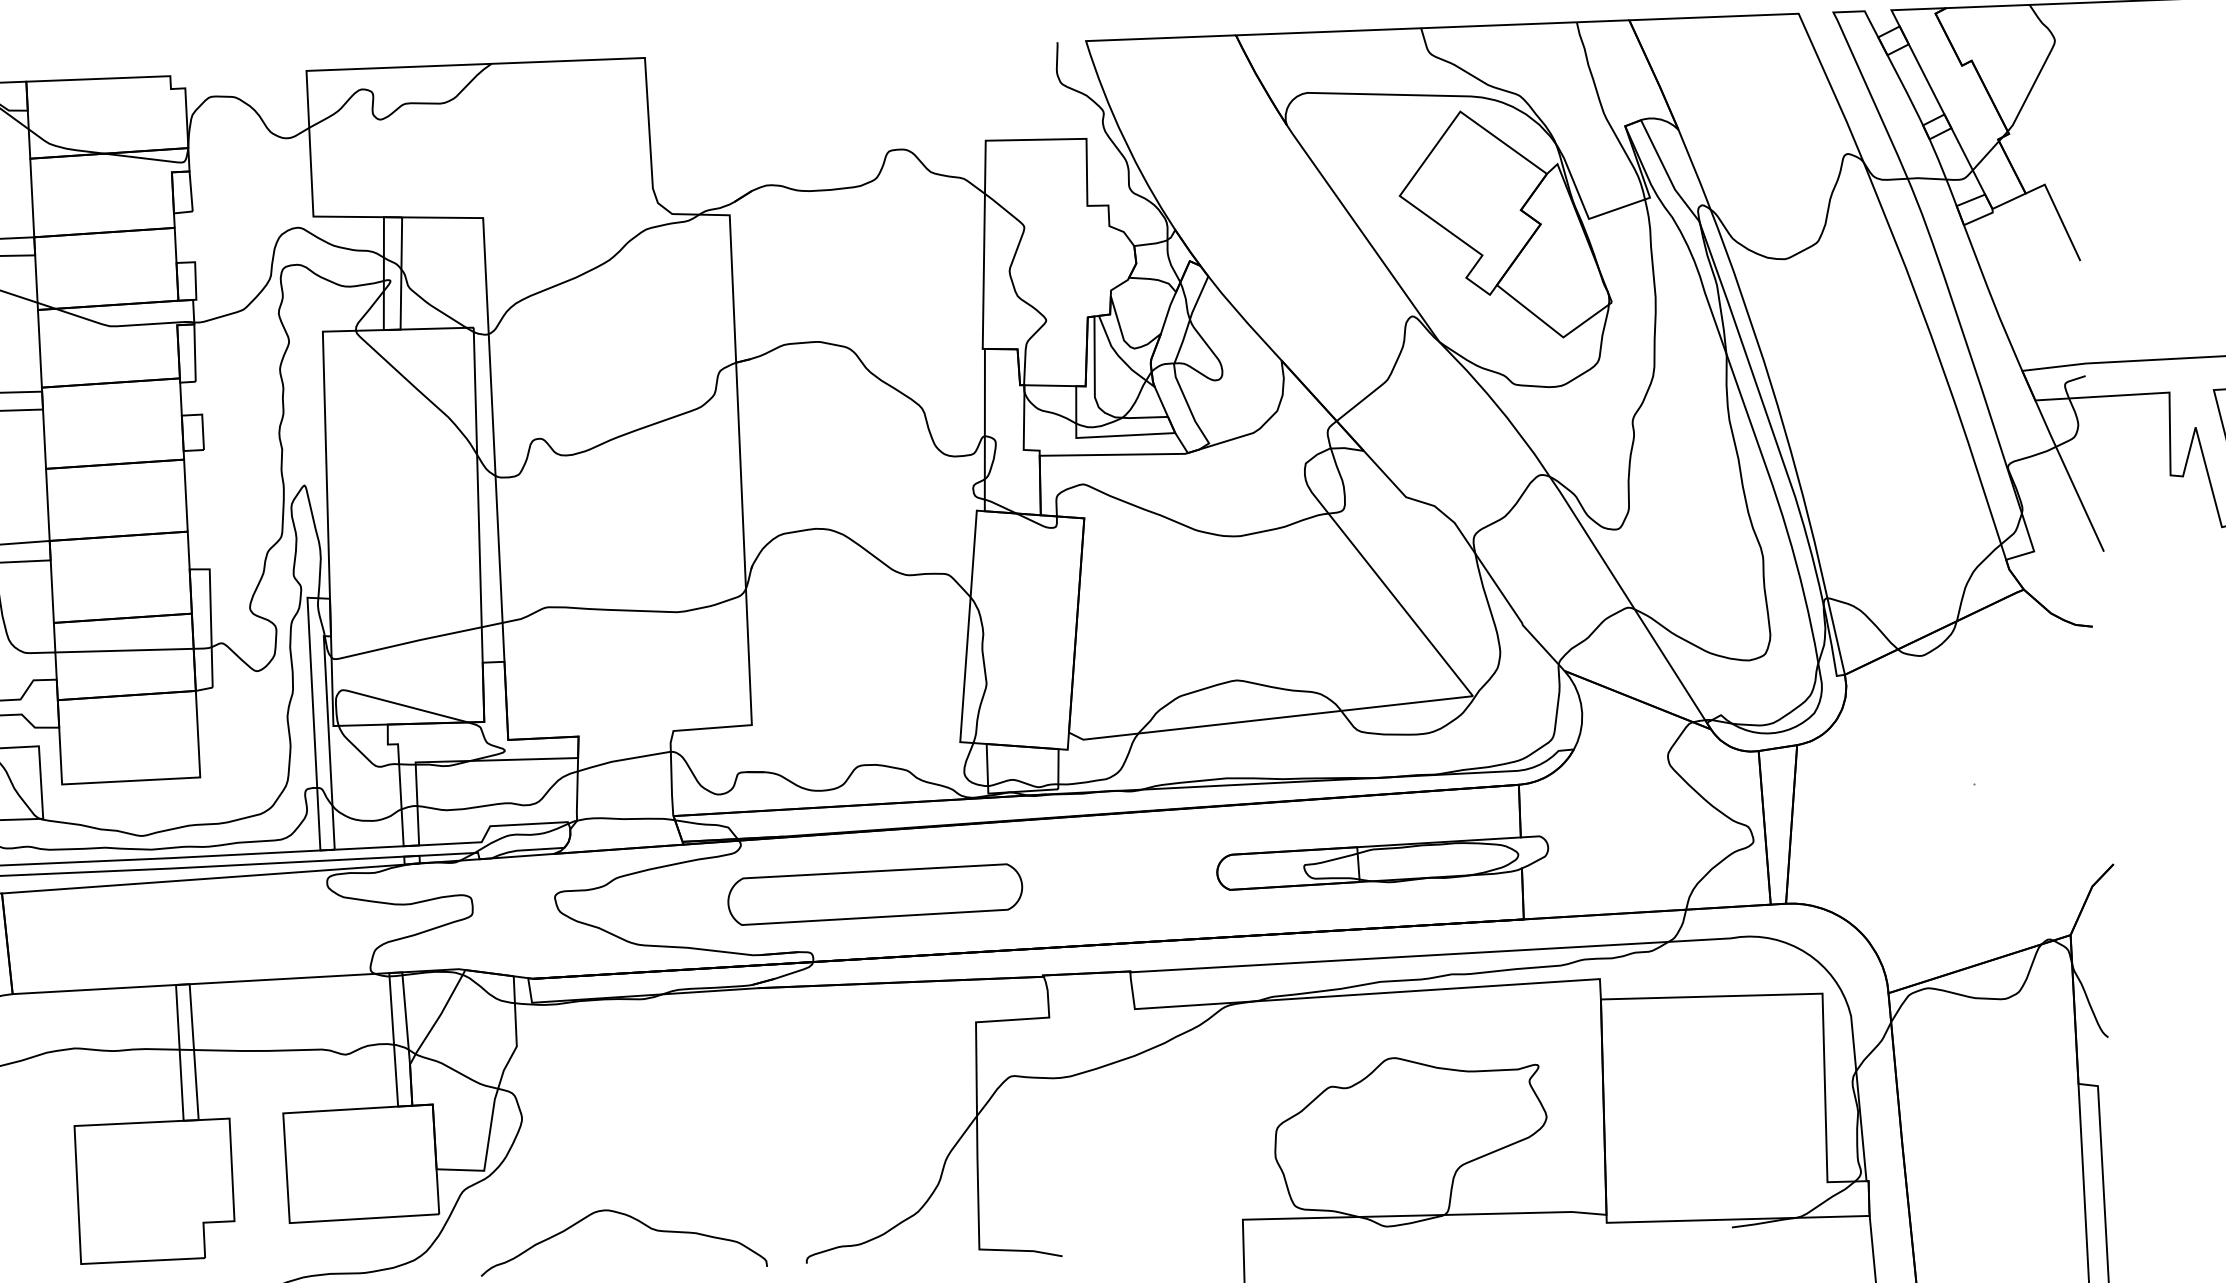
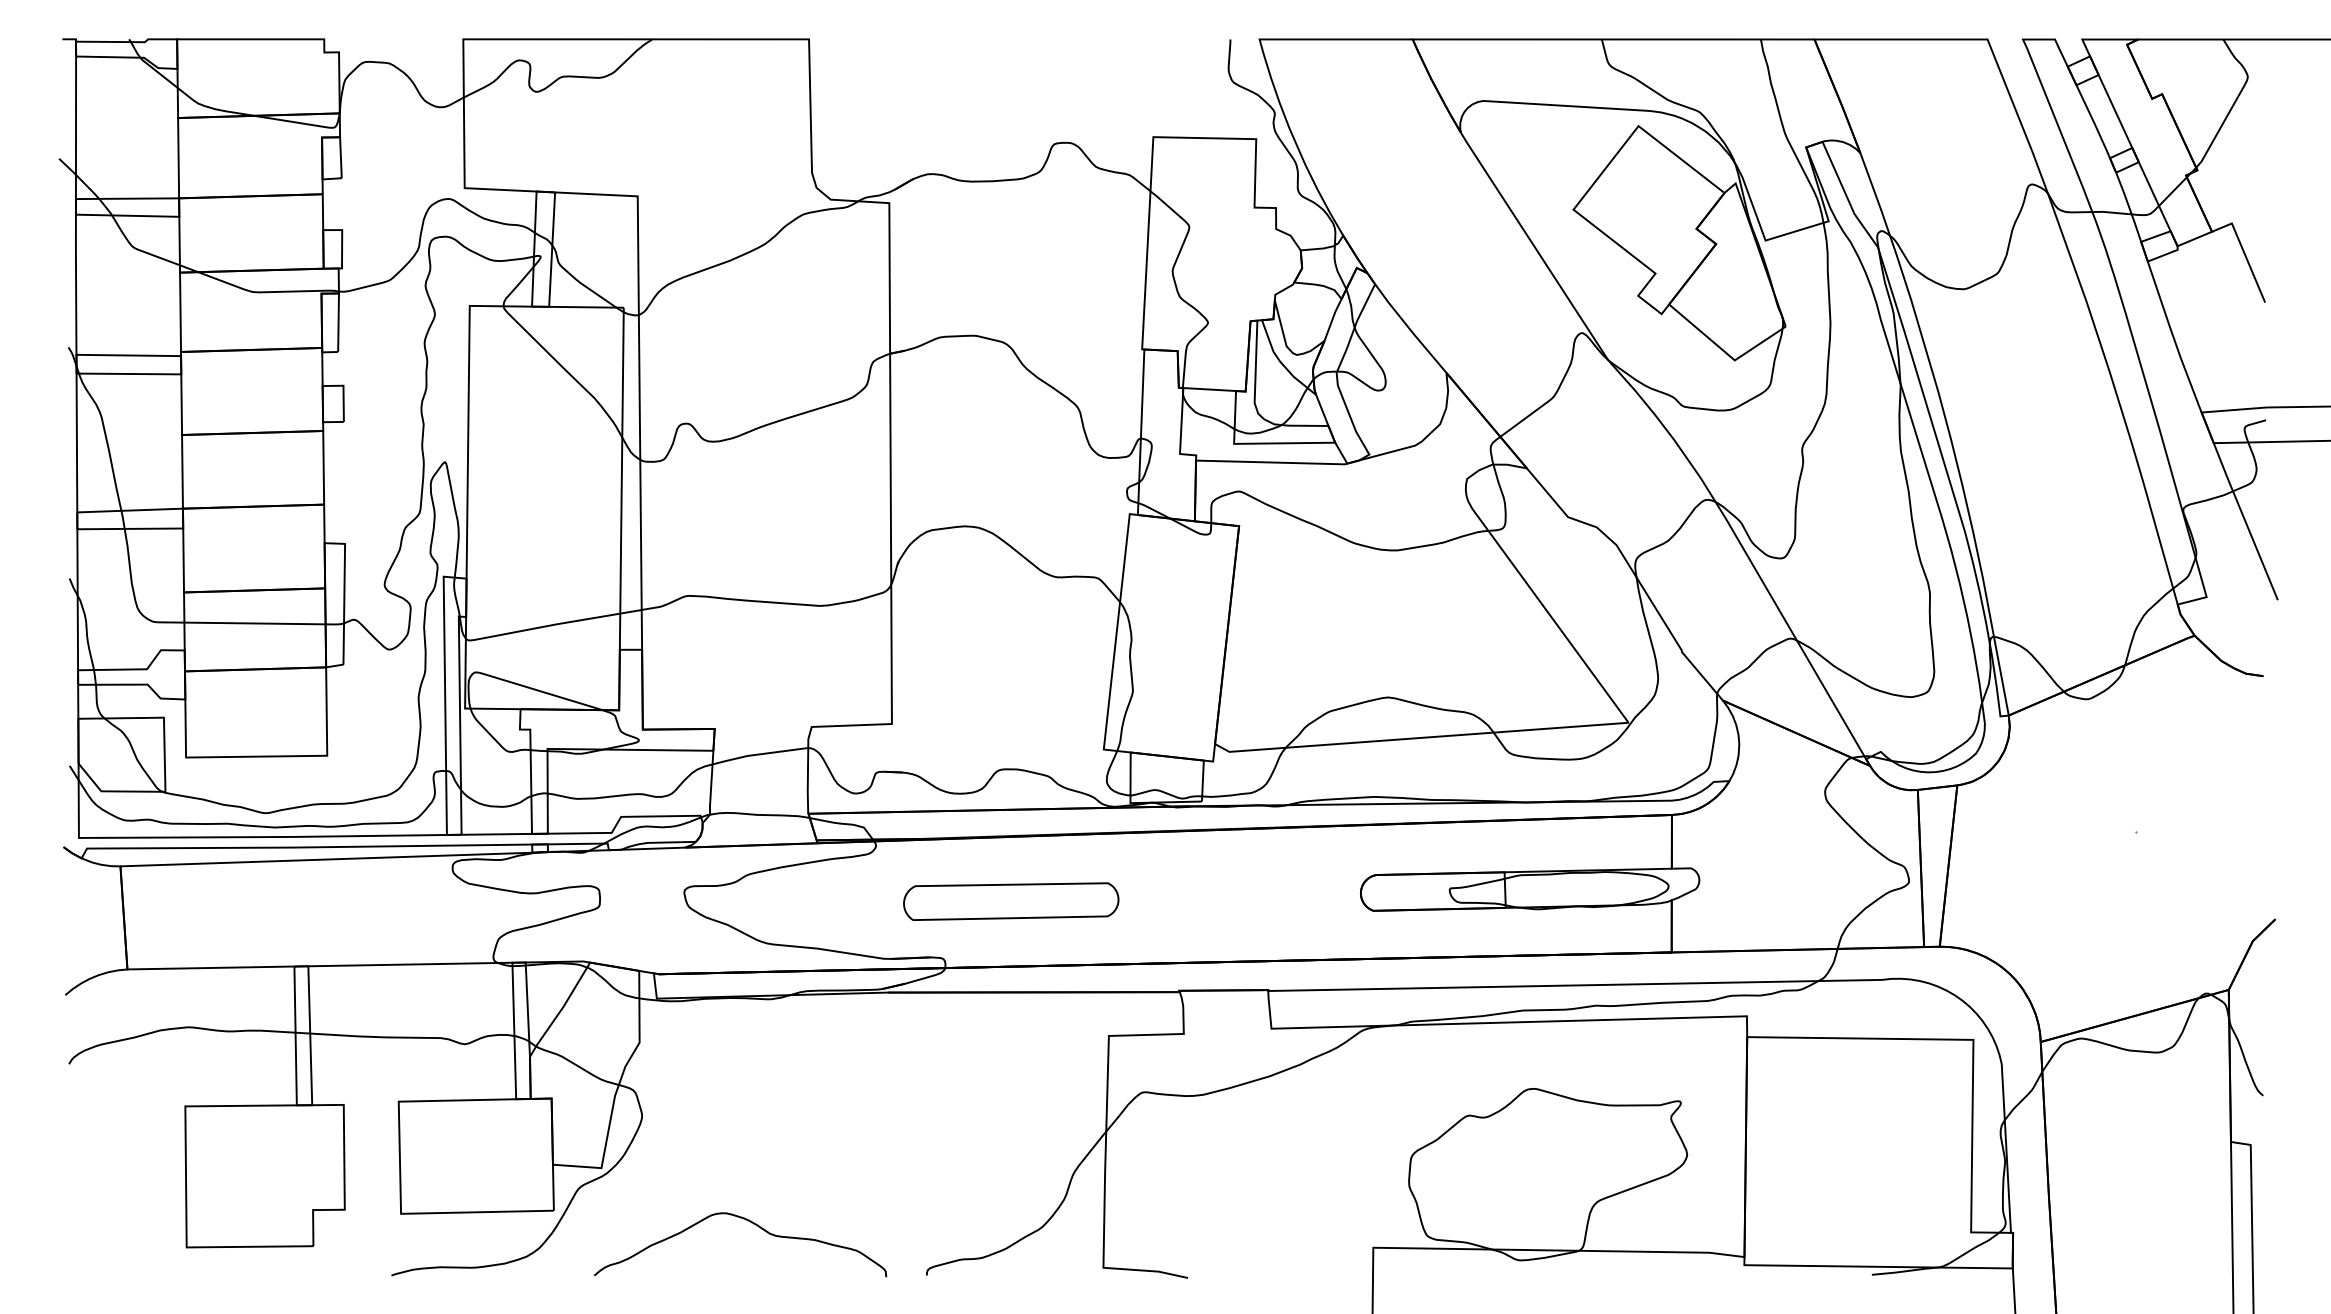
part: (875, 894) -> (1011, 901), size x0.71

